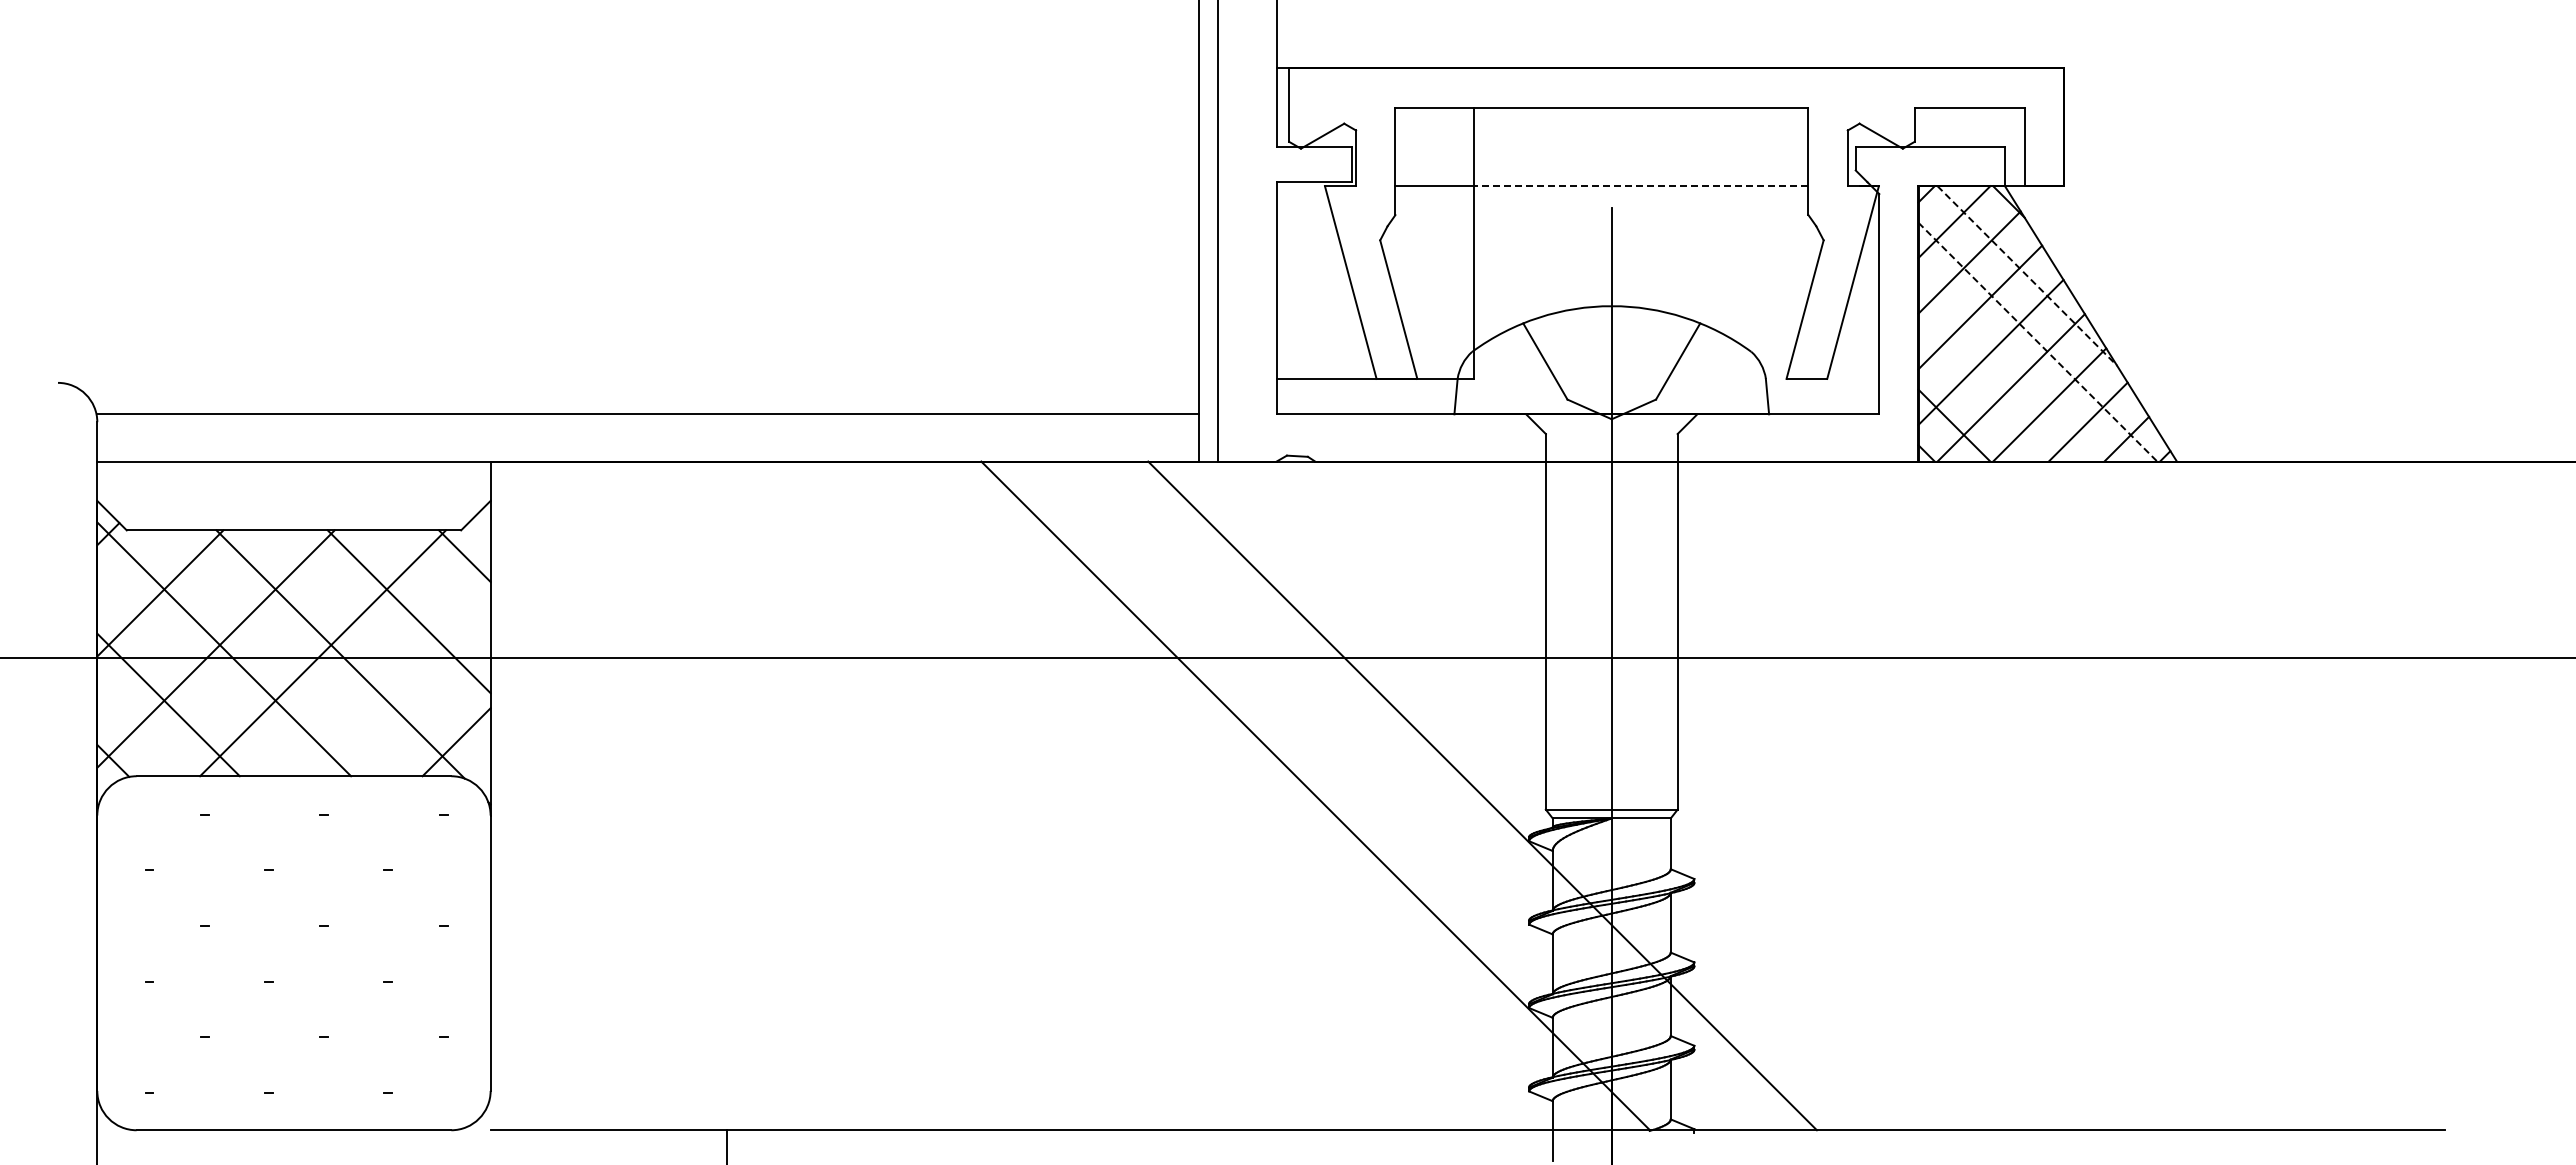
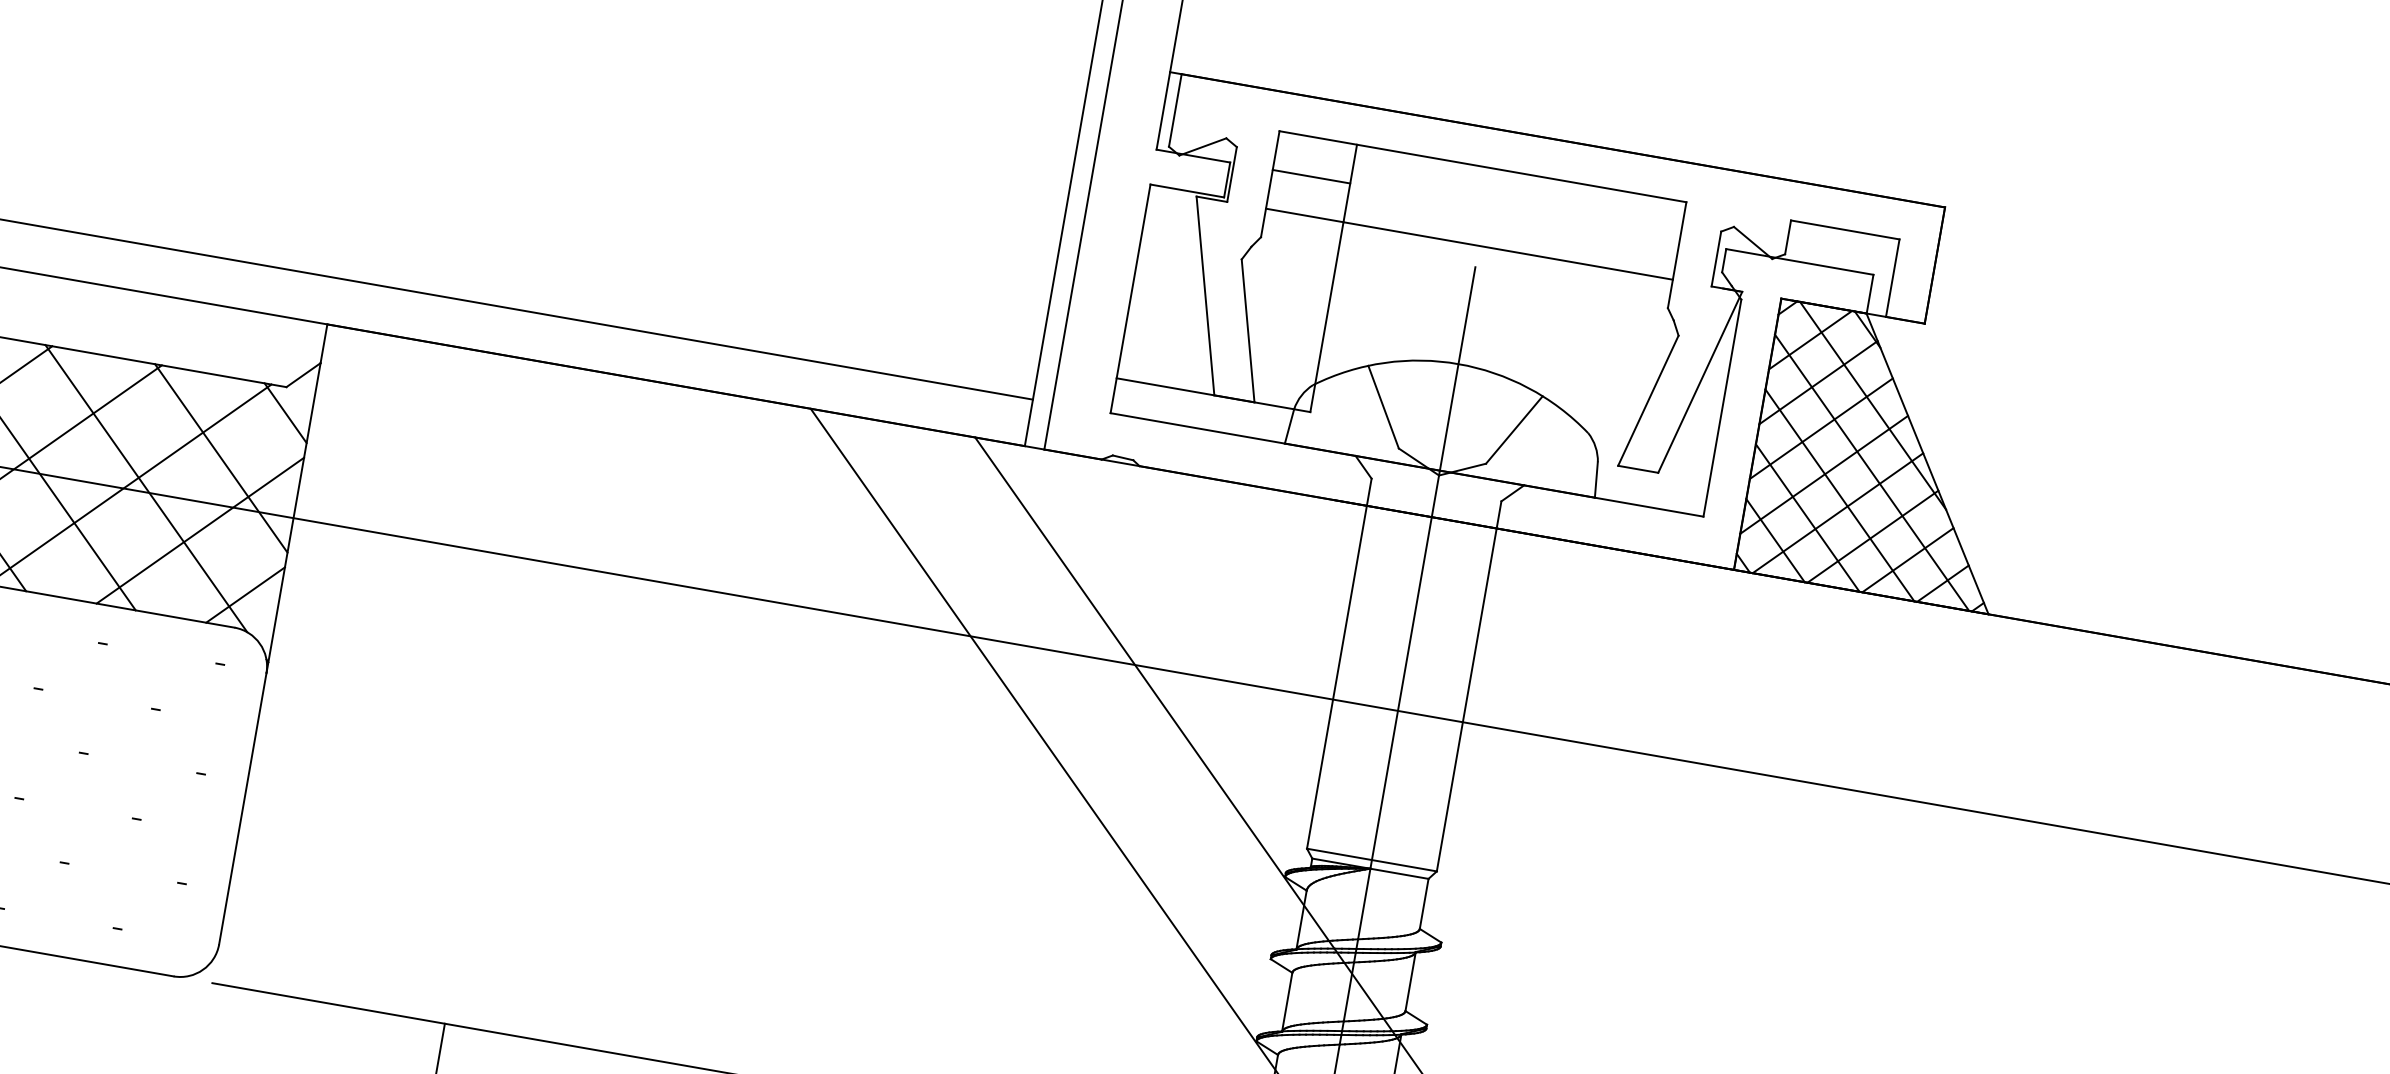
line: (1434, 146) -> (1311, 176), added
line: (1640, 186) -> (1507, 251), dashed -> solid
line: (2027, 276) -> (1873, 406), dashed -> solid
line: (2037, 342) -> (1871, 473), dashed -> solid
line: (2009, 369) -> (1839, 494), added
line: (1981, 397) -> (1807, 517), added
line: (400, 686) -> (199, 530), added

